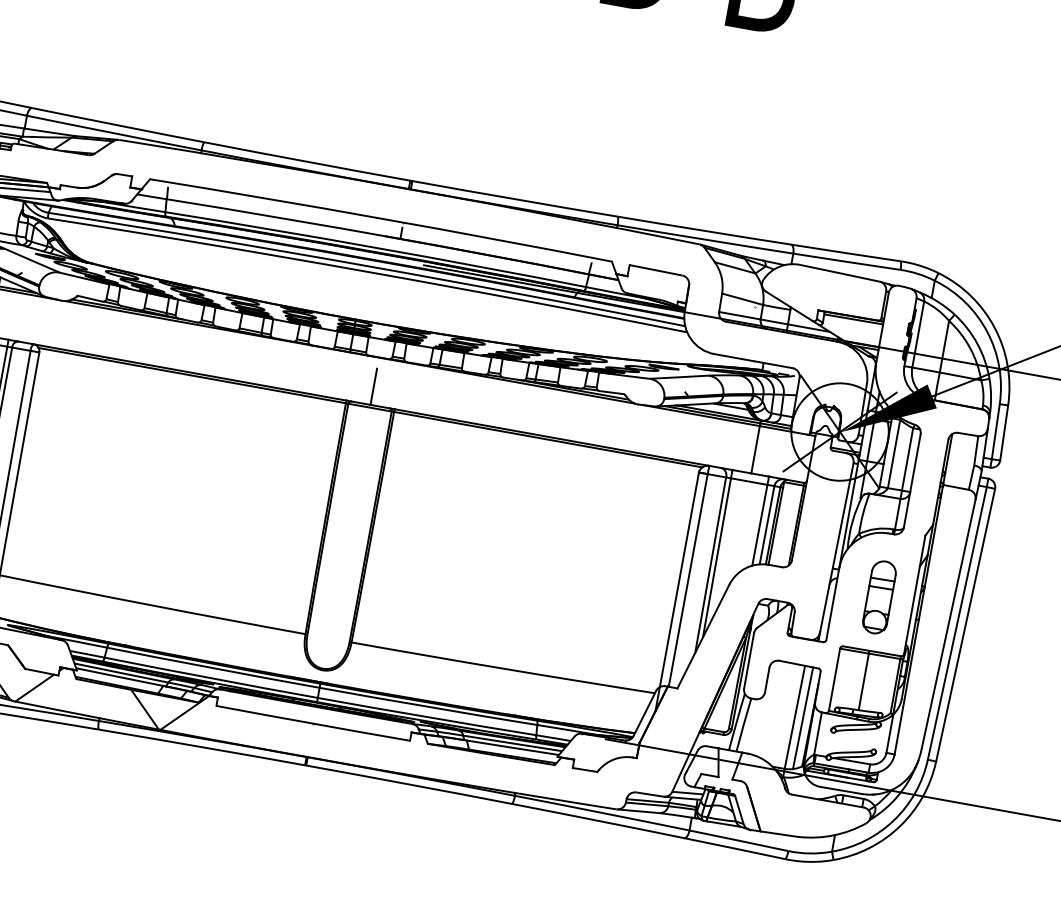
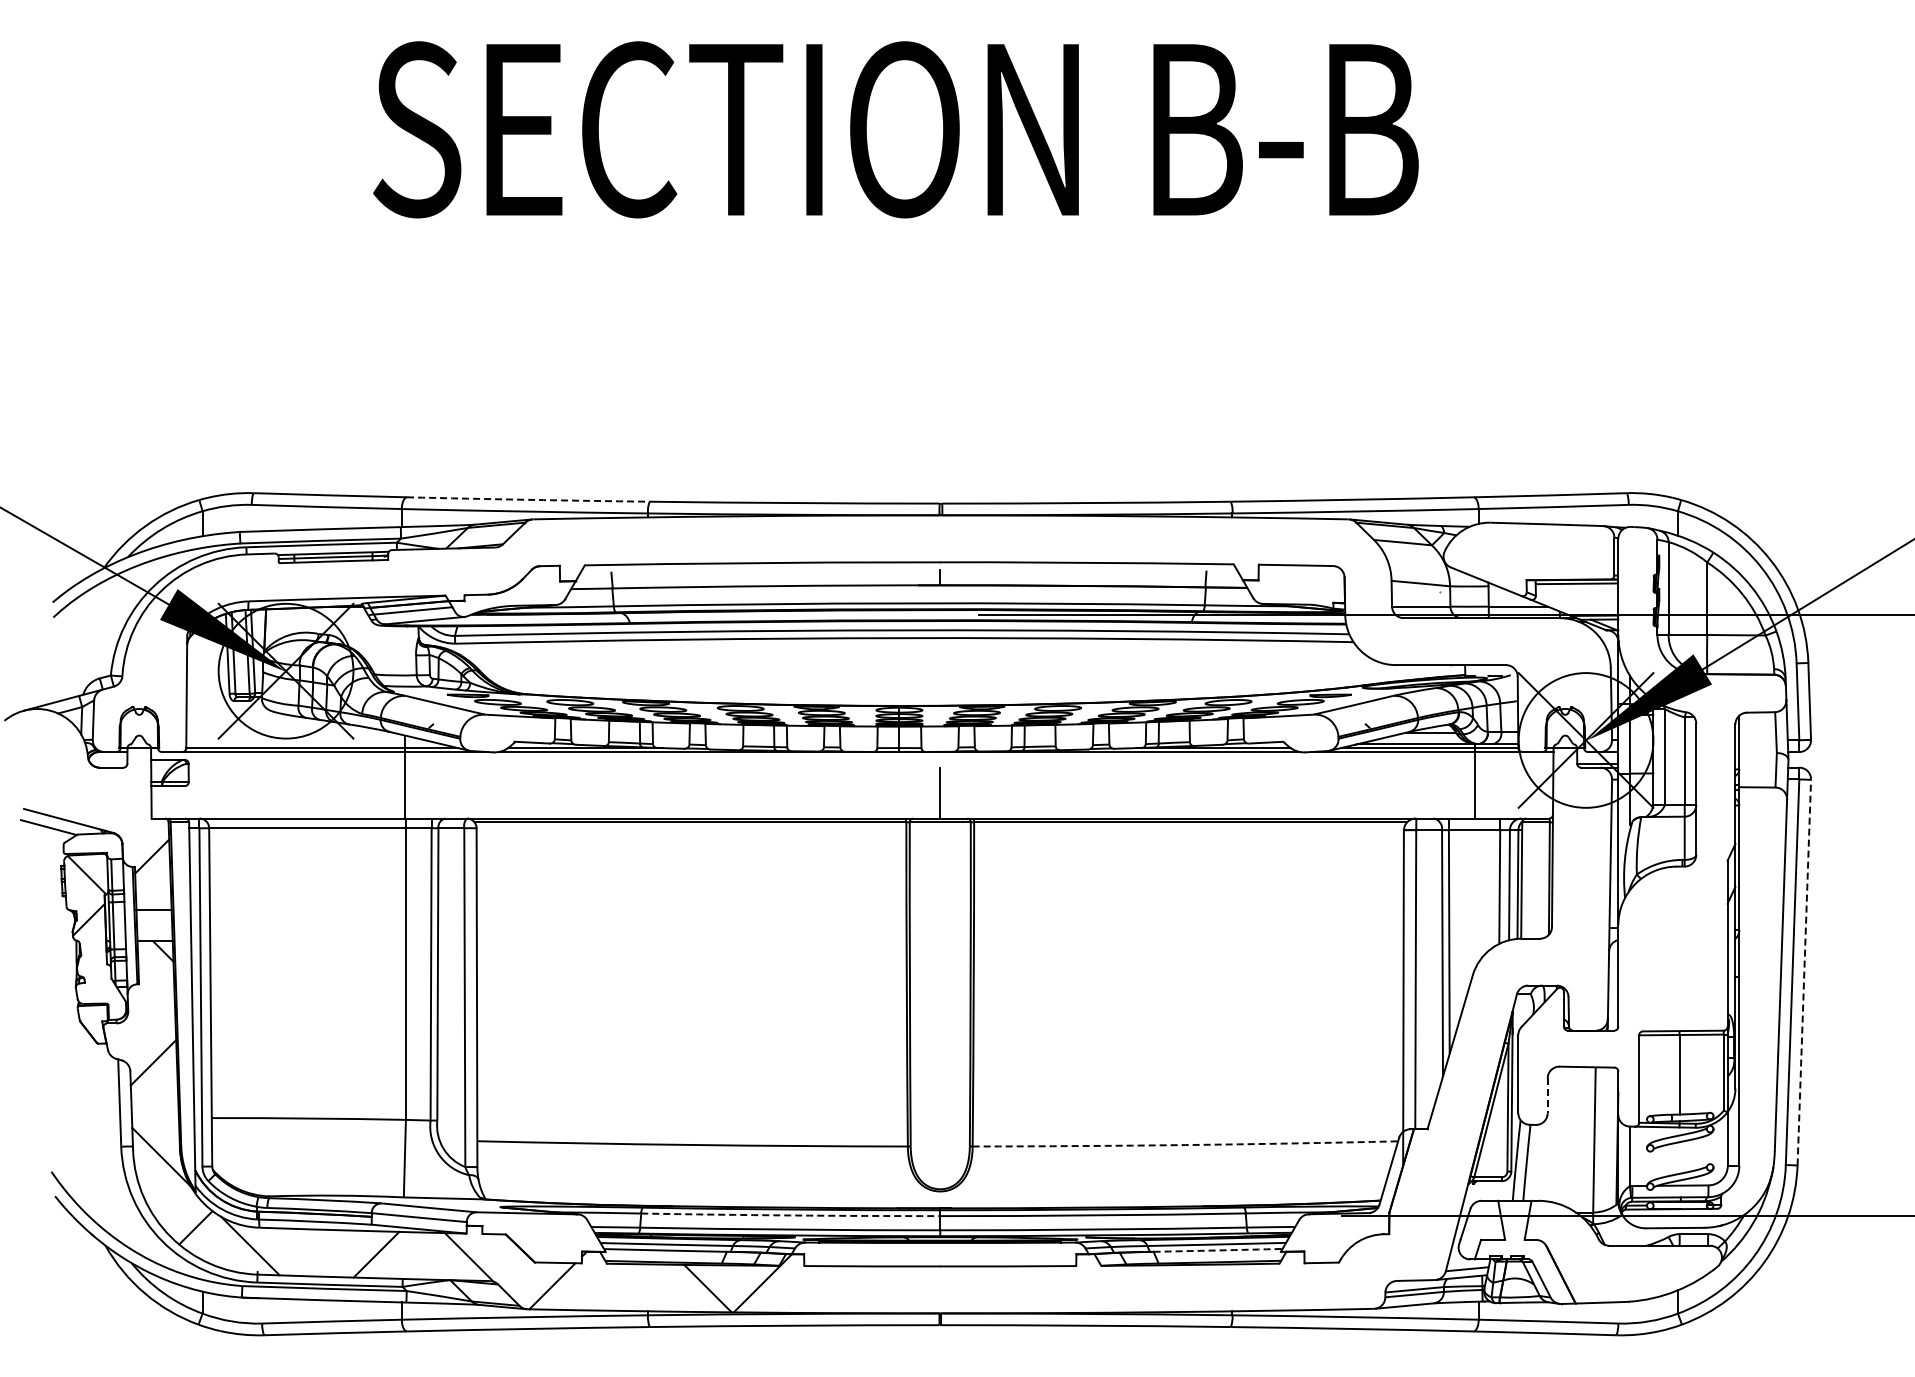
arc: (118, 125) -> (528, 499), solid -> dashed
part: (879, 597) -> (1679, 955), removed
line: (965, 625) -> (1804, 973), solid -> dashed
arc: (213, 668) -> (790, 1215), solid -> dashed
arc: (503, 668) -> (1185, 1145), solid -> dashed
line: (767, 680) -> (1547, 1096), solid -> dashed
line: (802, 717) -> (1605, 1138), removed
arc: (513, 747) -> (1218, 1250), solid -> dashed

